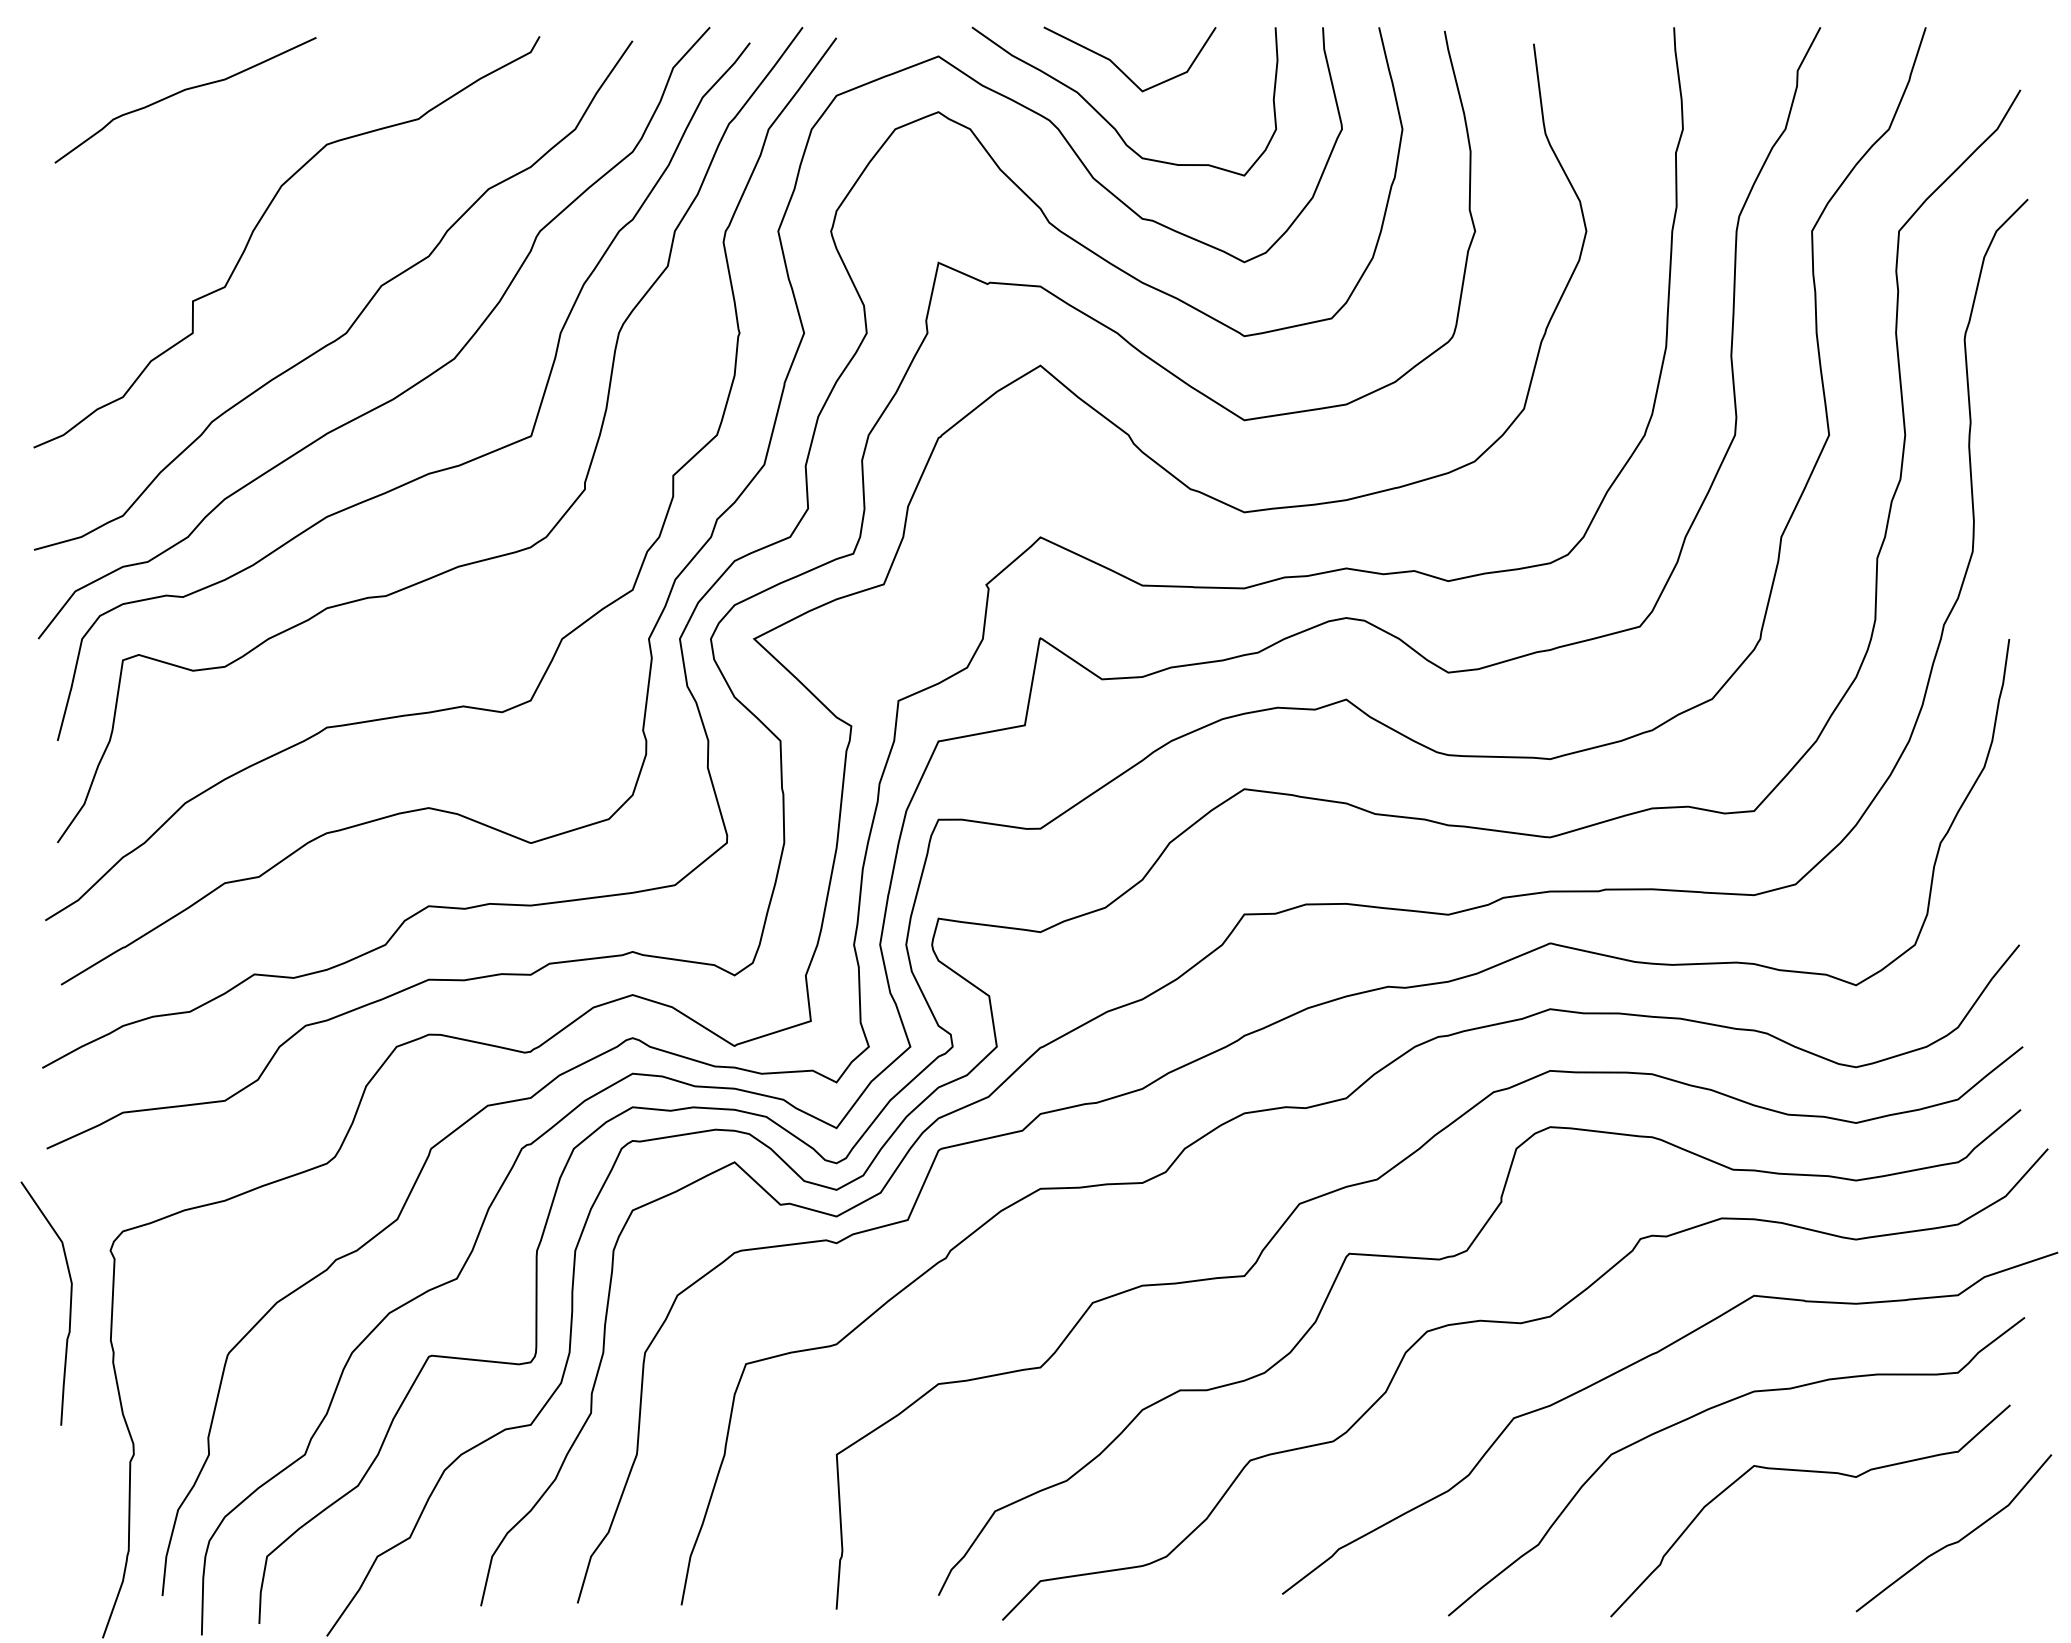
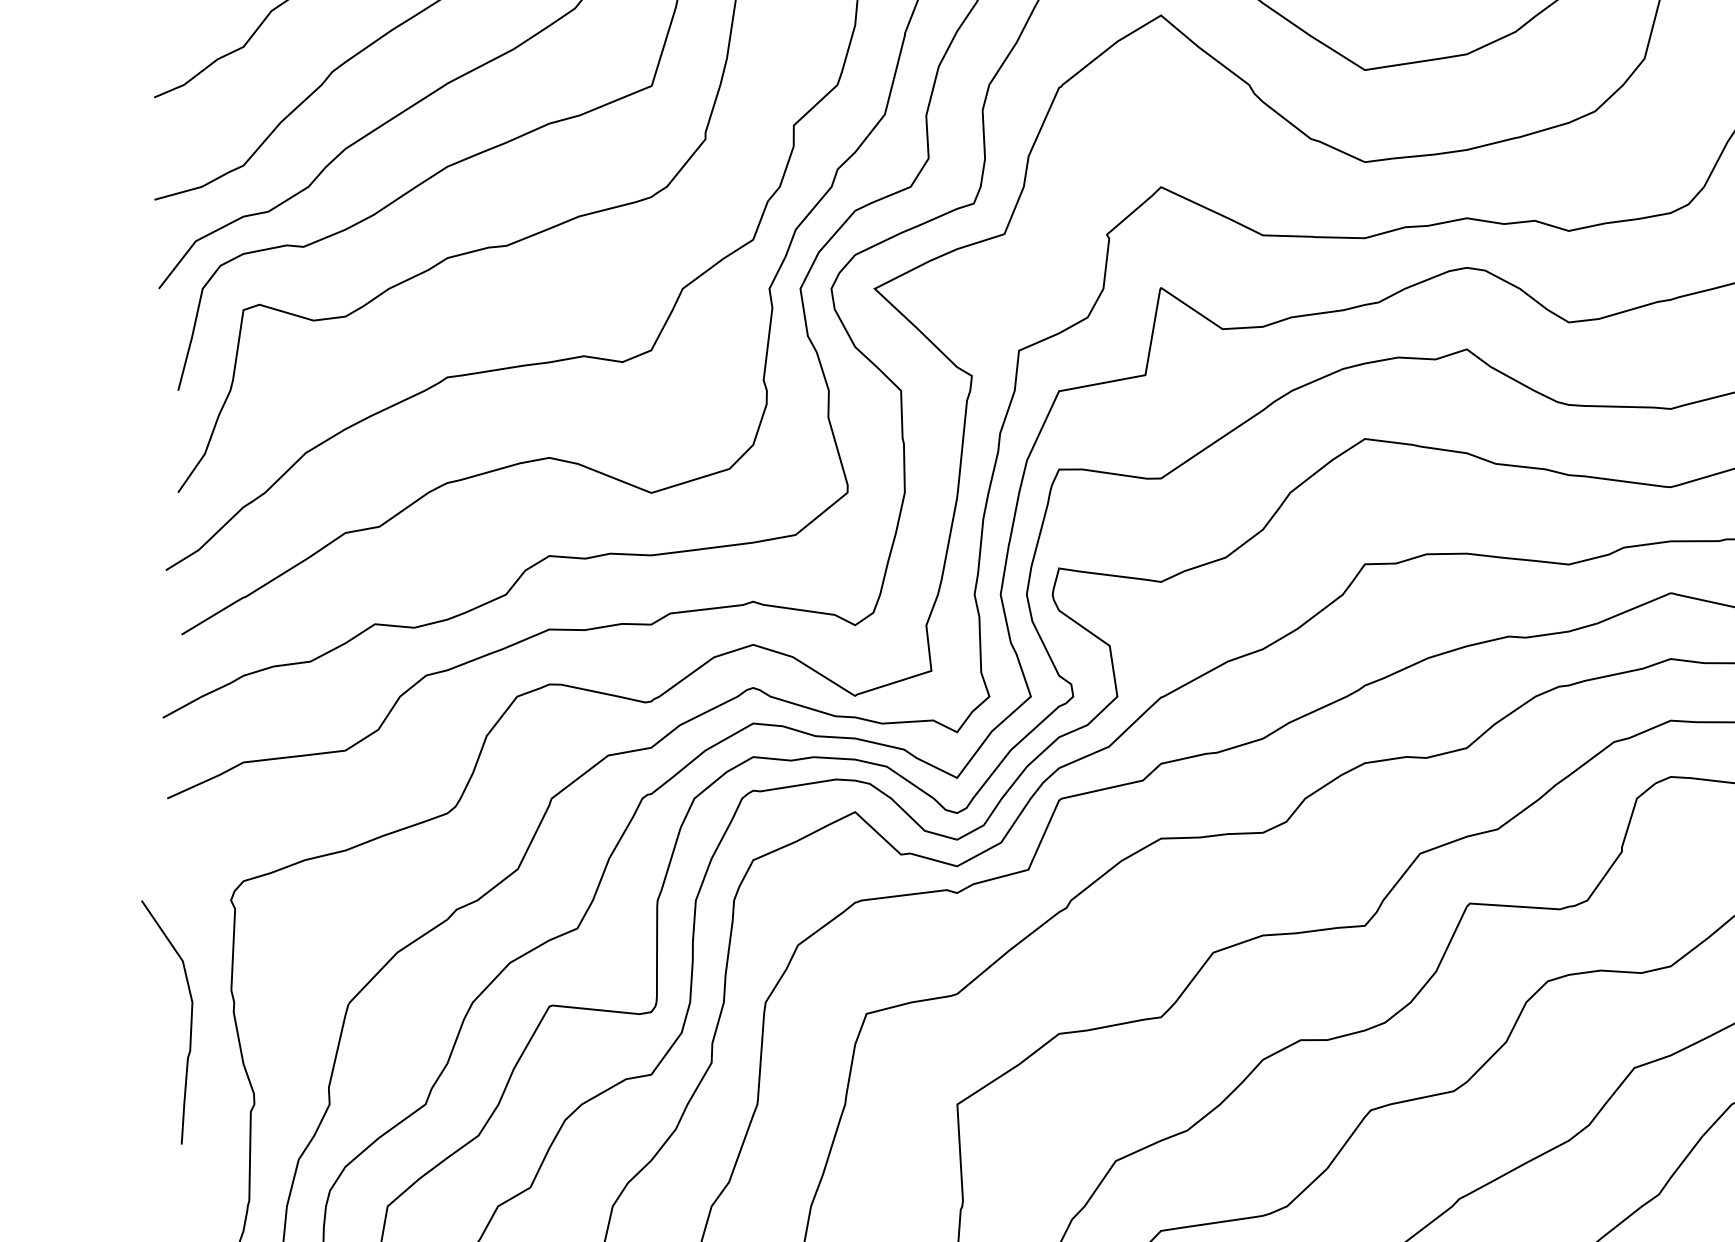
curve: (69, 1306) -> (190, 1025), moved

